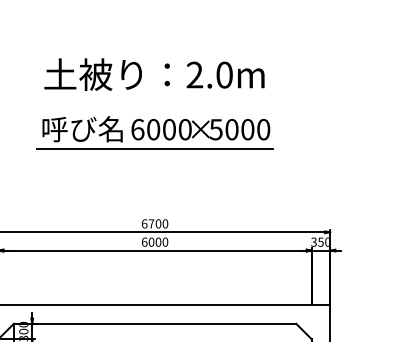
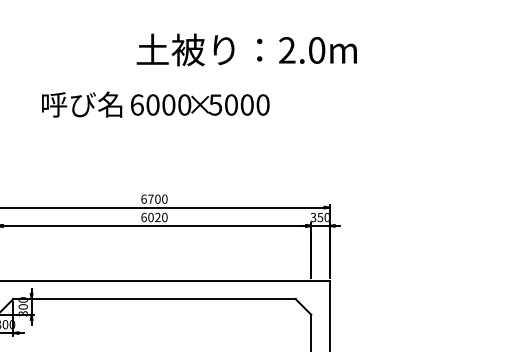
text: (154, 74) -> (246, 49), moved
line: (155, 148) -> (154, 123), removed
text: (158, 242) -> (157, 217), 6000 -> 6020

